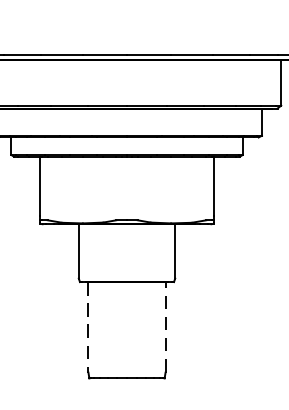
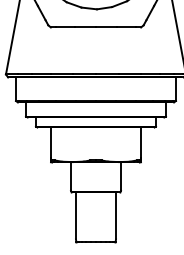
line: (164, 326) -> (115, 215), dashed -> solid
line: (89, 328) -> (76, 216), dashed -> solid

